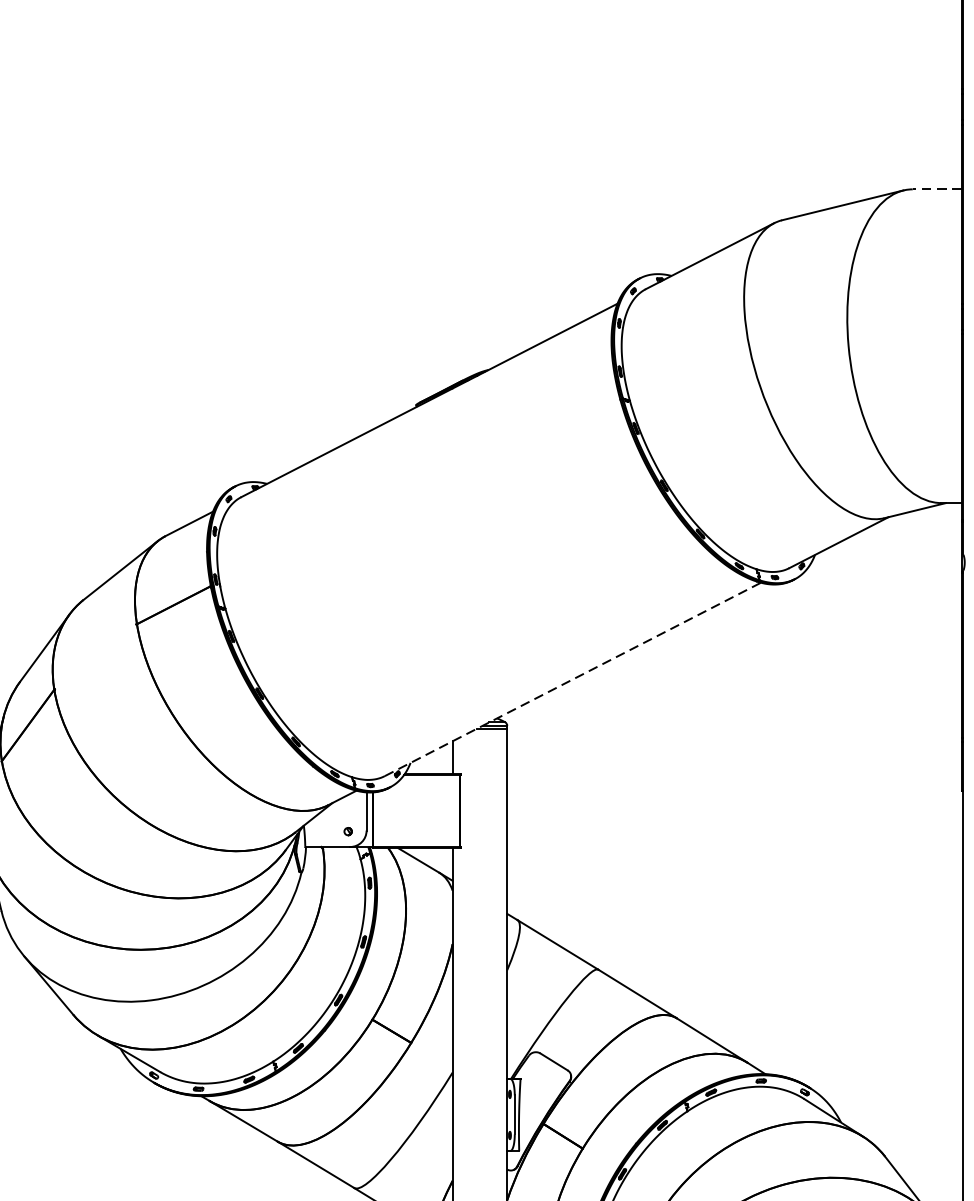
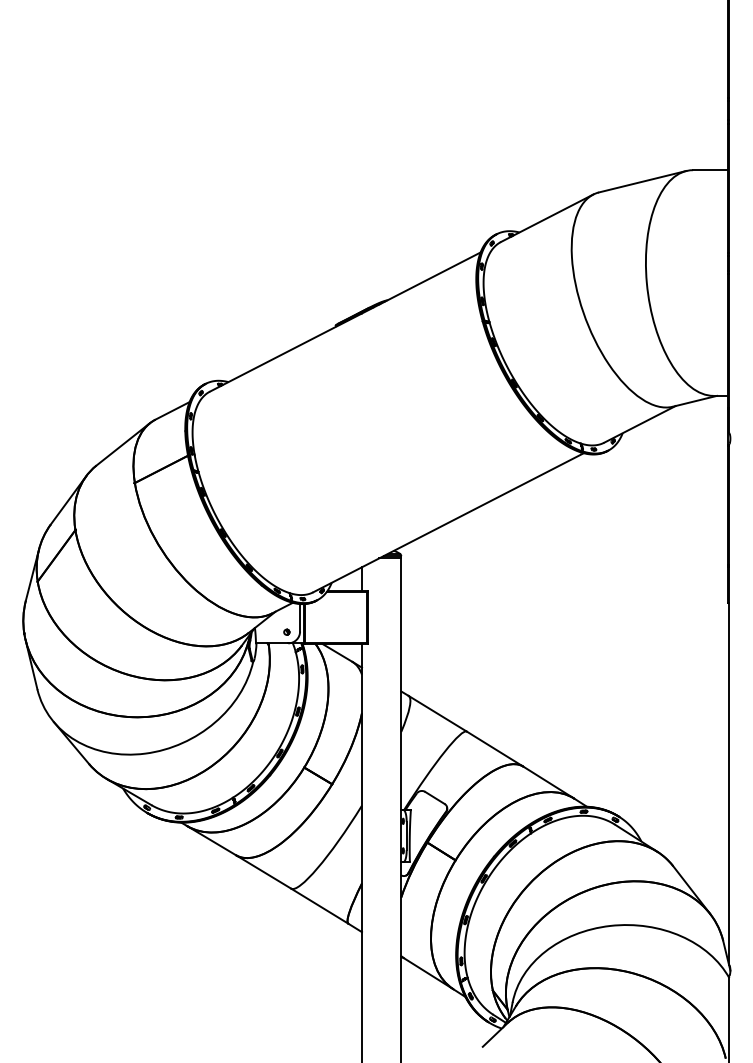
line: (937, 189) -> (710, 170), dashed -> solid
line: (572, 679) -> (448, 522), dashed -> solid

